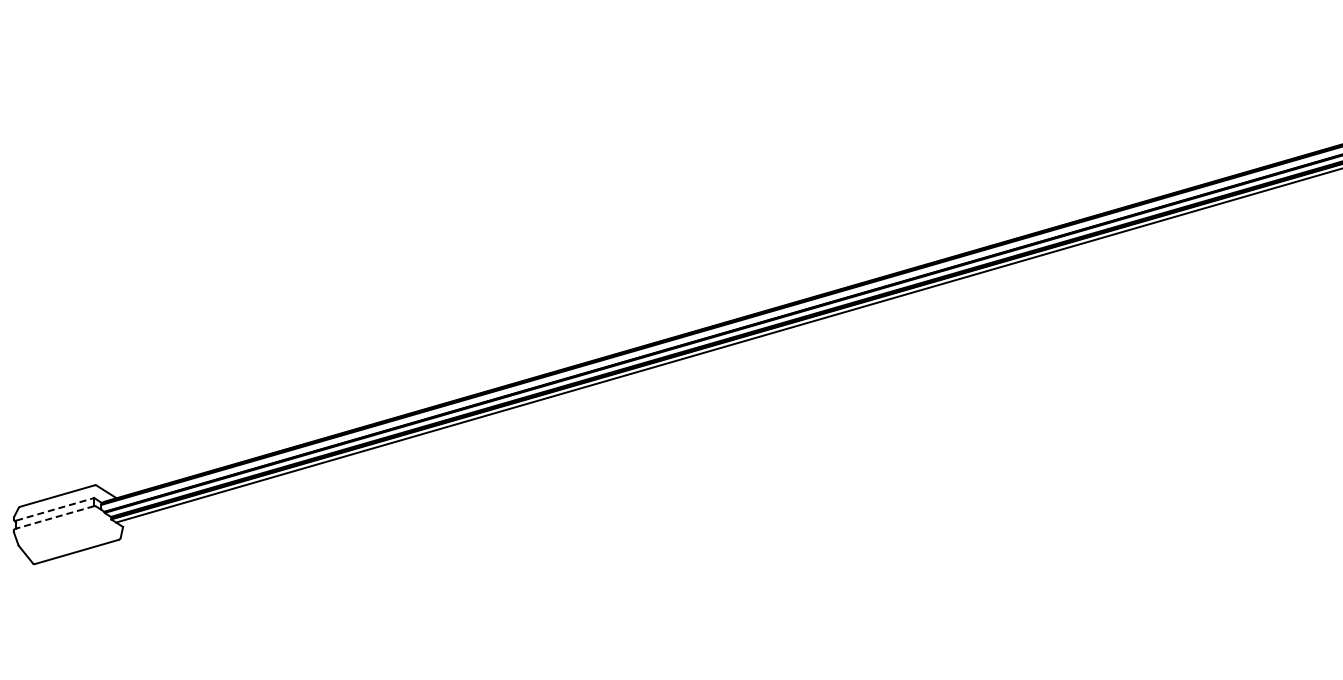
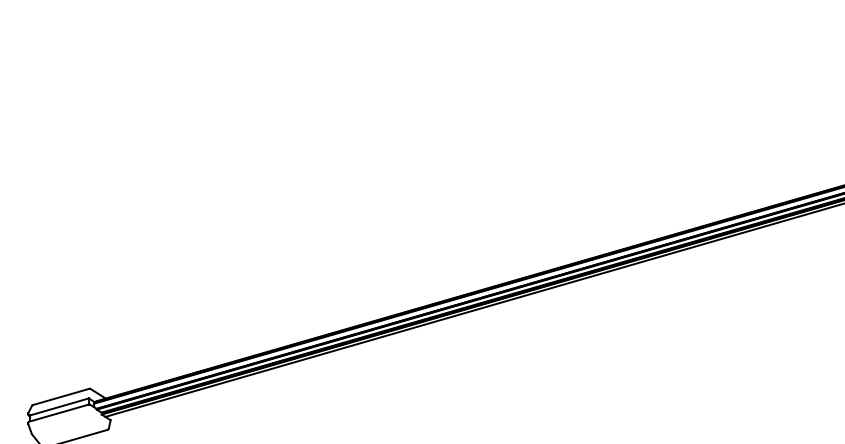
line: (55, 509) -> (59, 407), dashed -> solid
line: (54, 517) -> (58, 413), dashed -> solid

